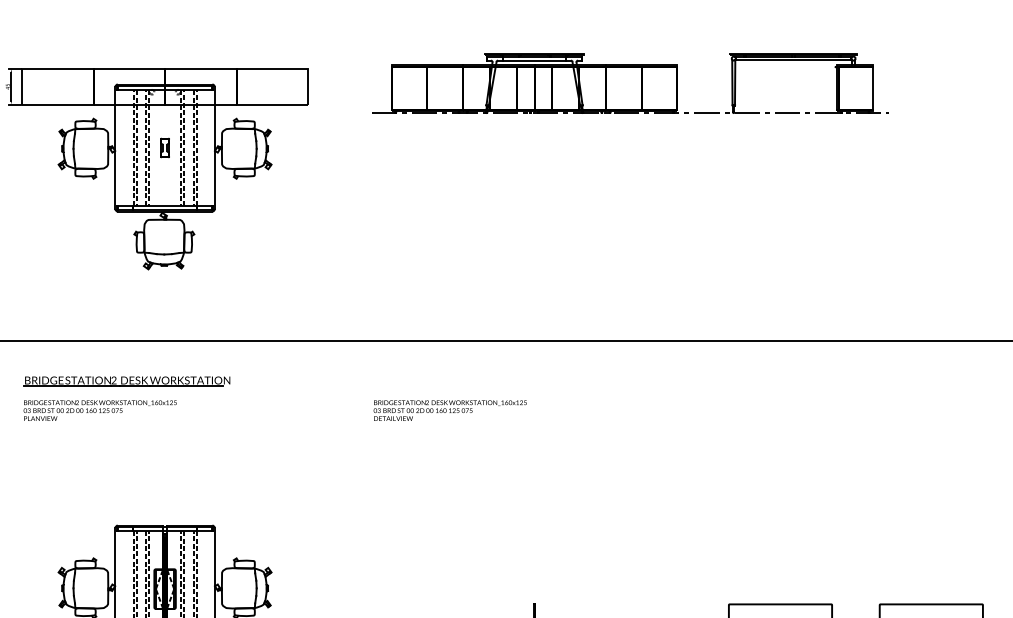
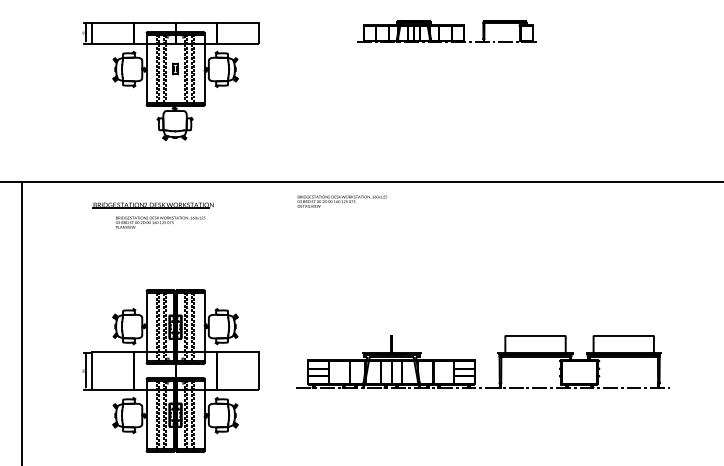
part: (630, 83) -> (447, 31), size x0.6
text: (100, 410) -> (160, 222), moved
text: (450, 410) -> (342, 201), moved

